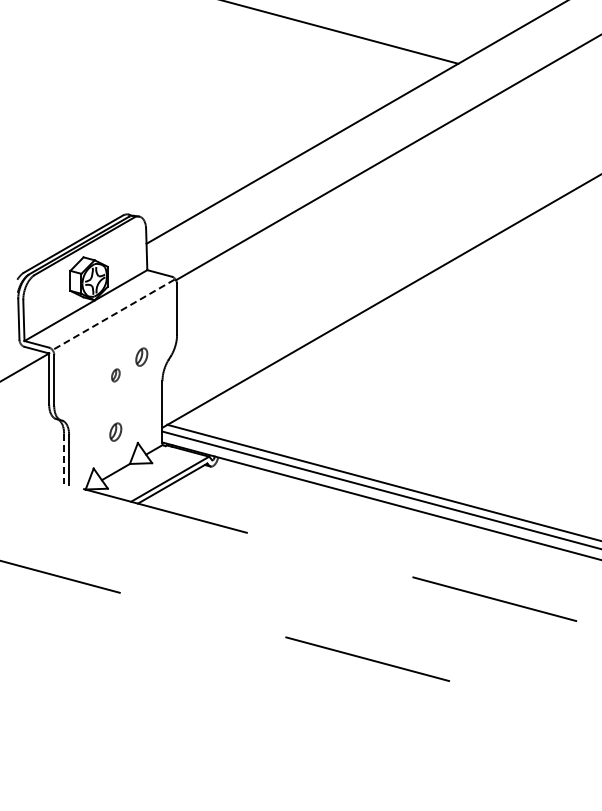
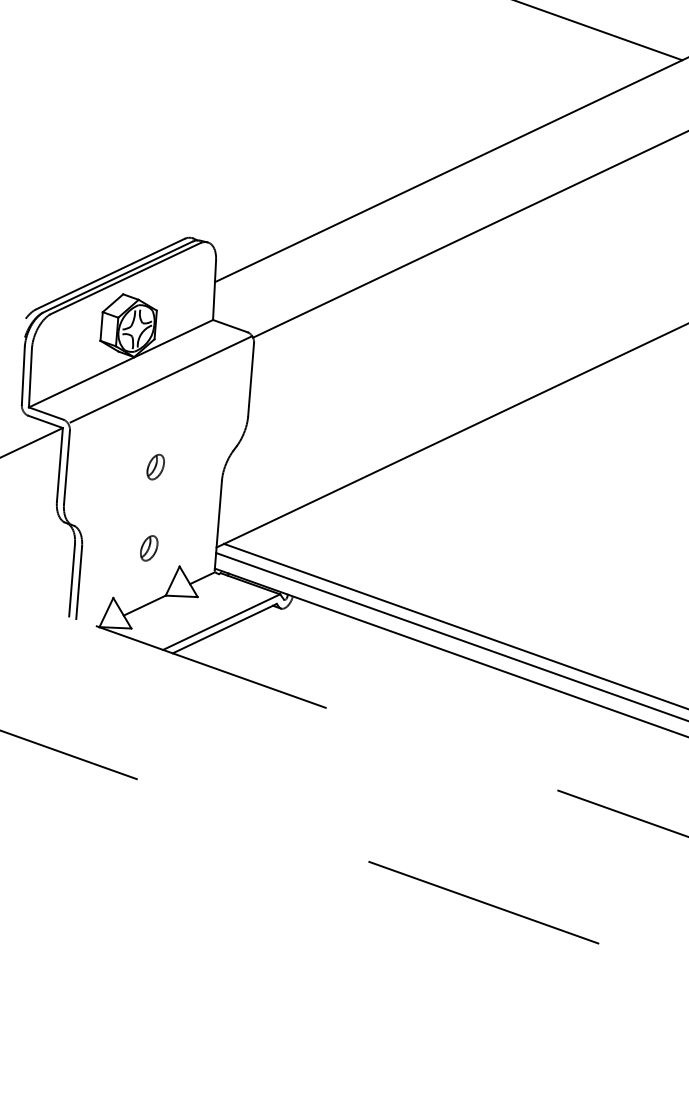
line: (114, 314) -> (160, 379), dashed -> solid
part: (141, 356) -> (194, 443), removed
part: (115, 375) -> (155, 467), size x1.43
line: (64, 459) -> (72, 581), dashed -> solid

